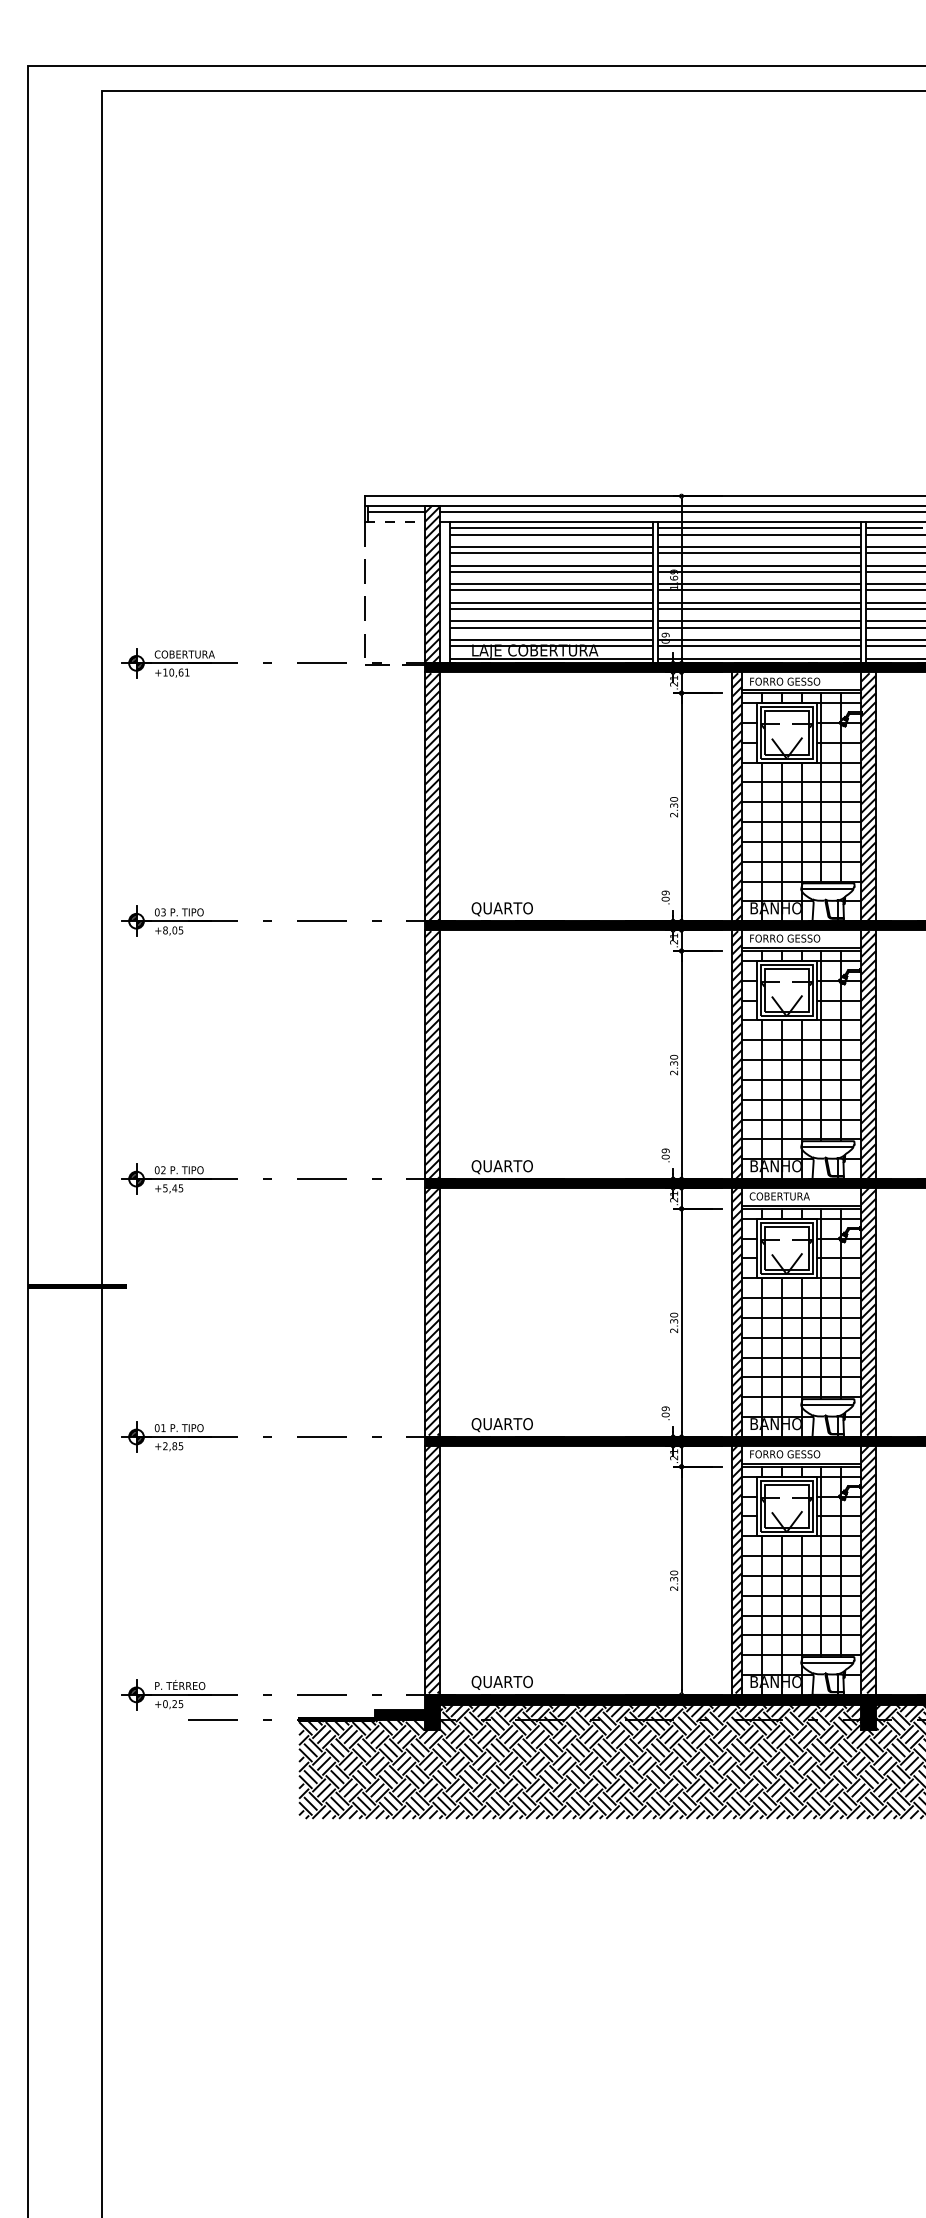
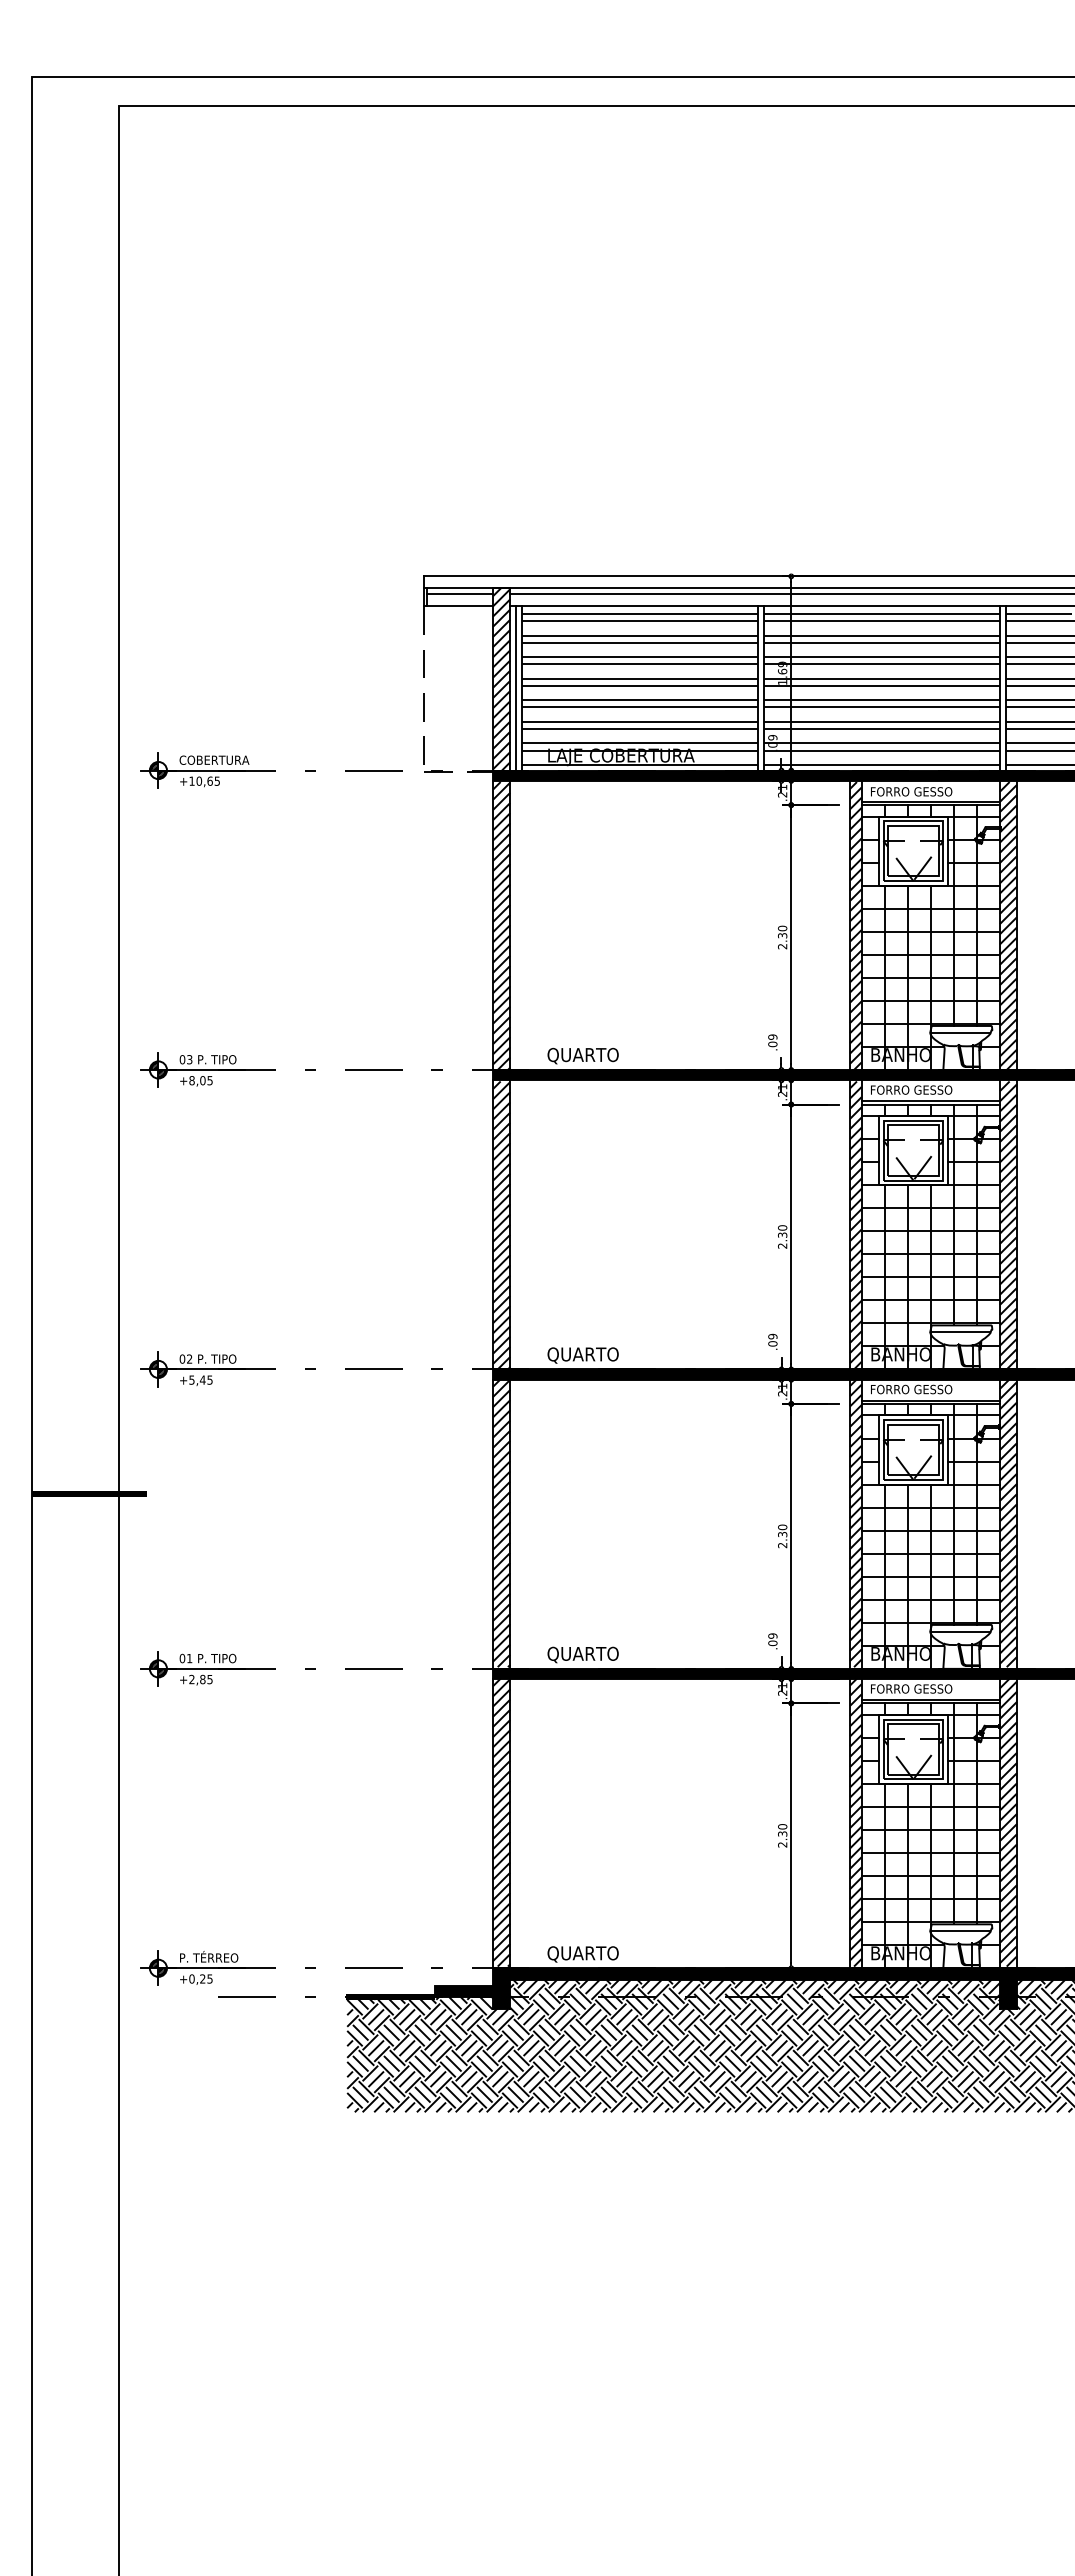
line: (394, 522) -> (458, 606), dashed -> solid
line: (444, 592) -> (516, 688), added
text: (186, 671) -> (216, 780), +10,61 -> +10,65
text: (785, 1196) -> (911, 1389), COBERTURA -> FORRO GESSO

